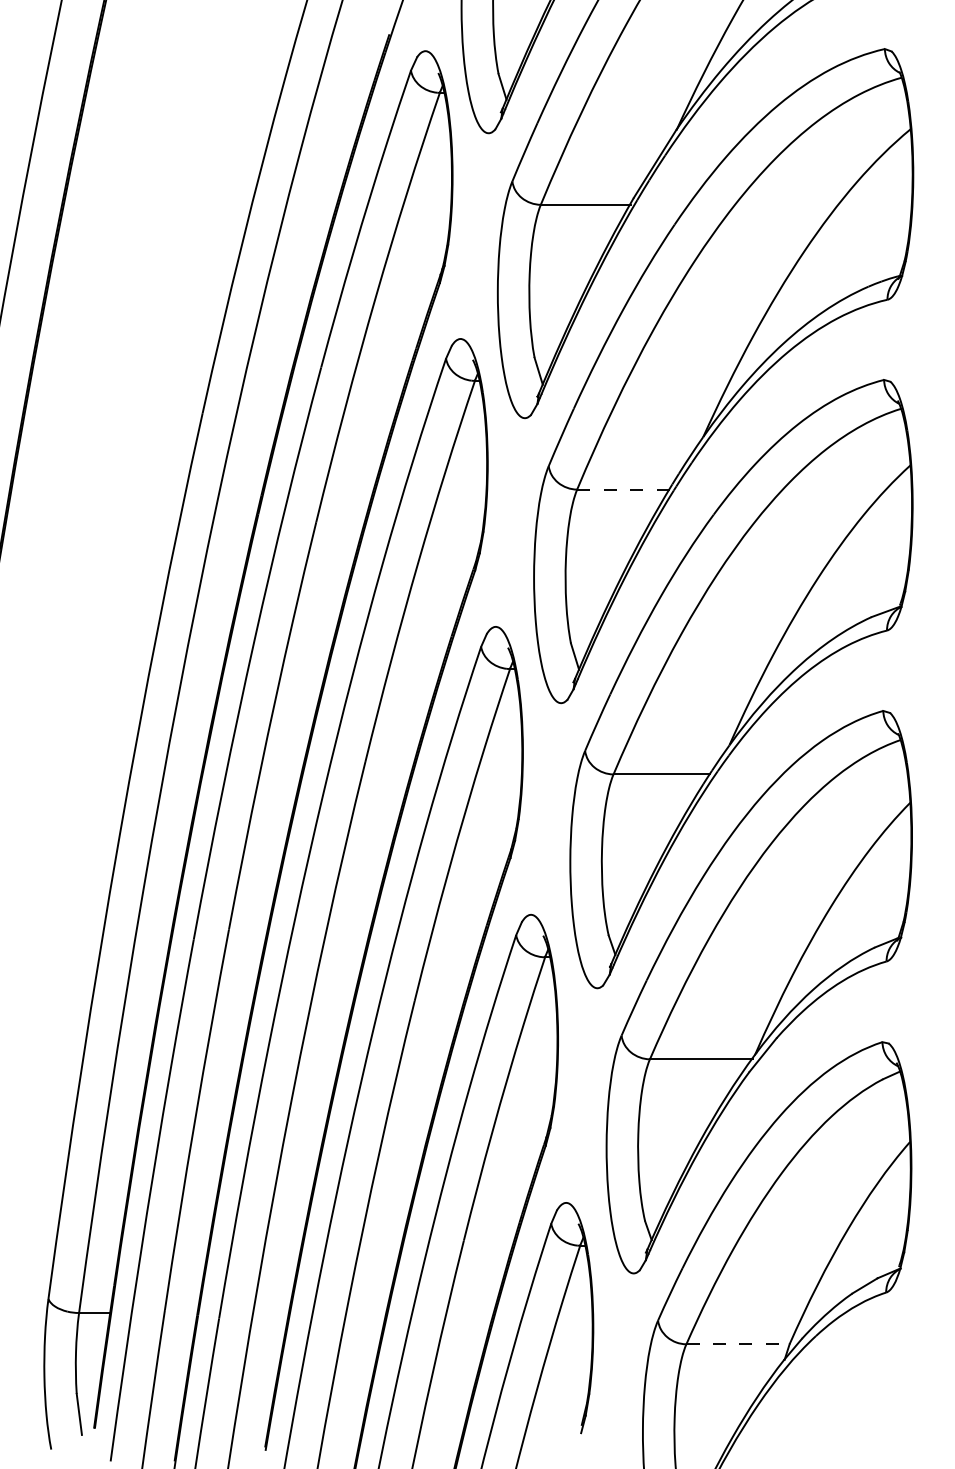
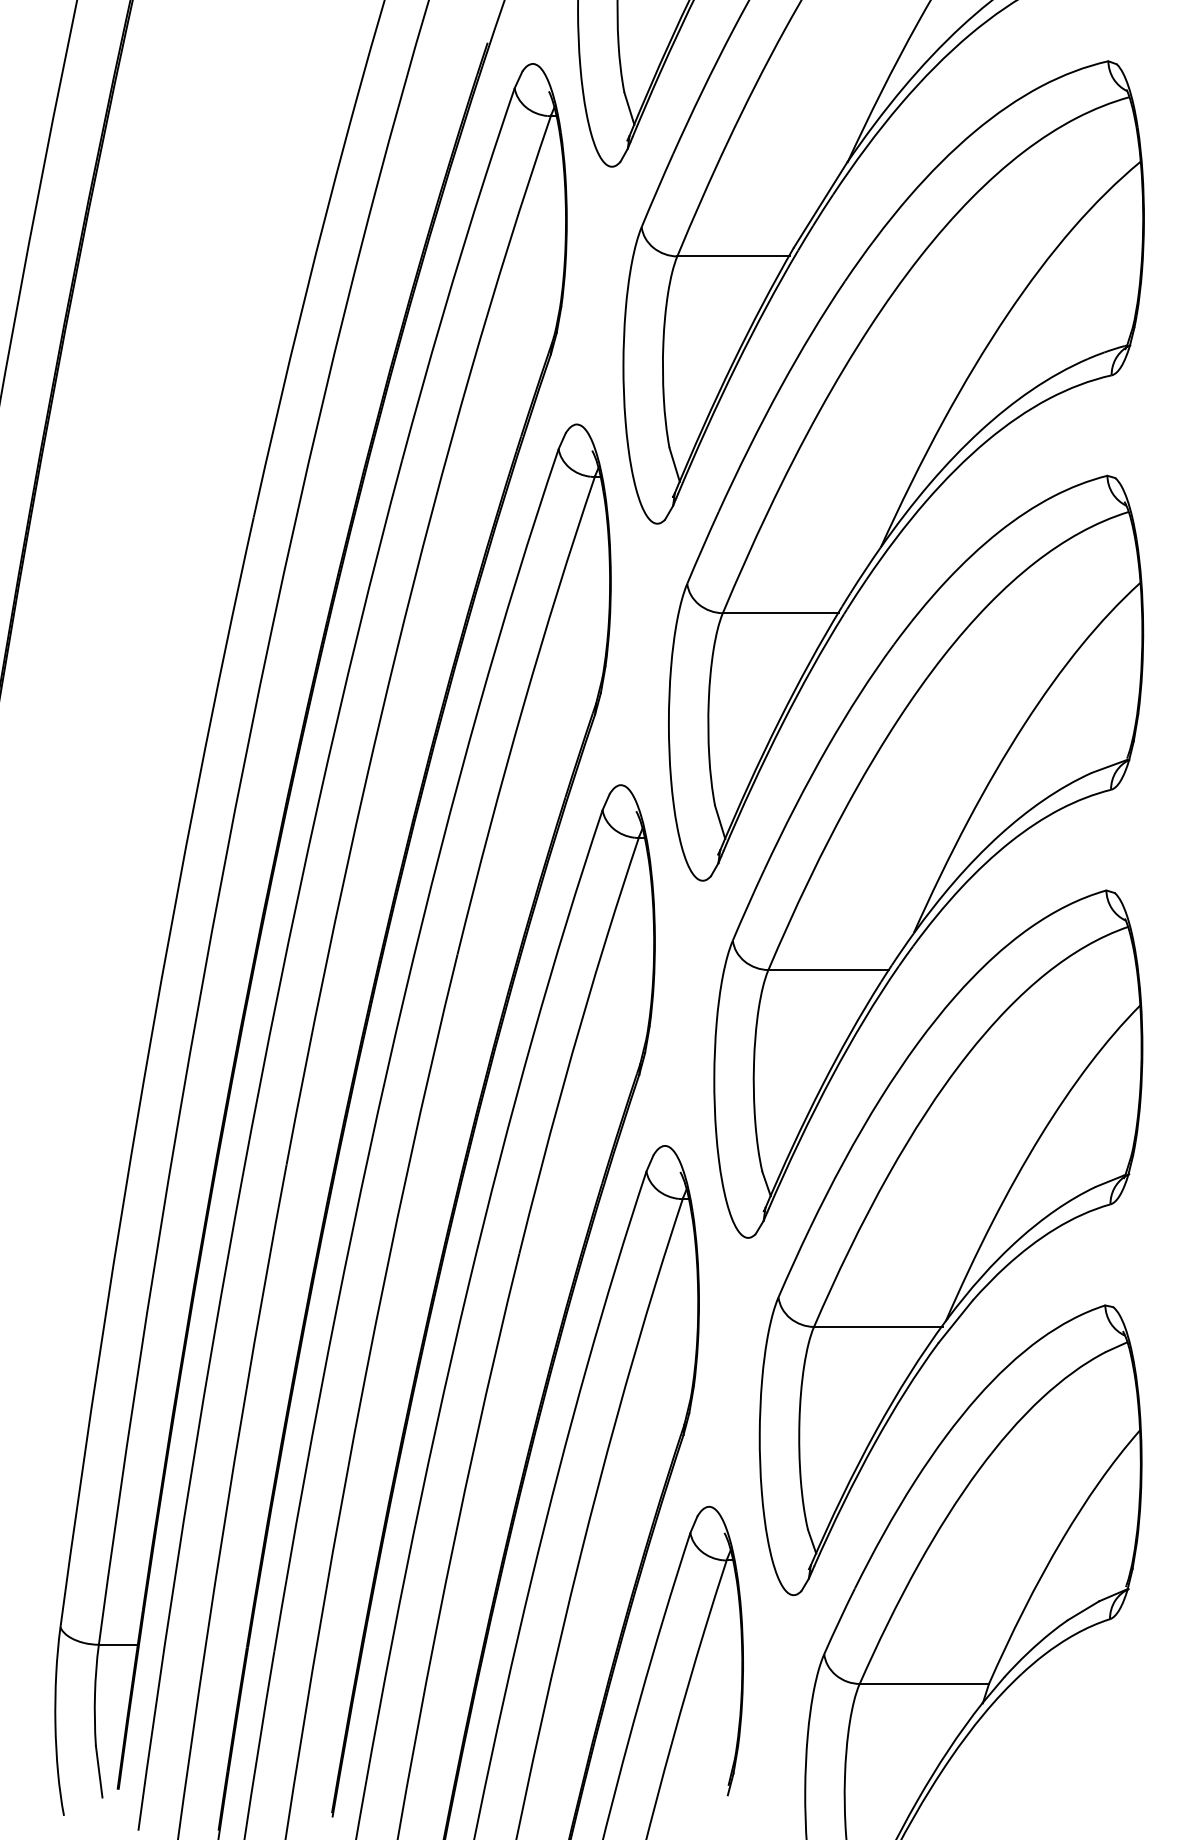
line: (622, 489) -> (779, 613), dashed -> solid
line: (738, 1344) -> (924, 1684), dashed -> solid

